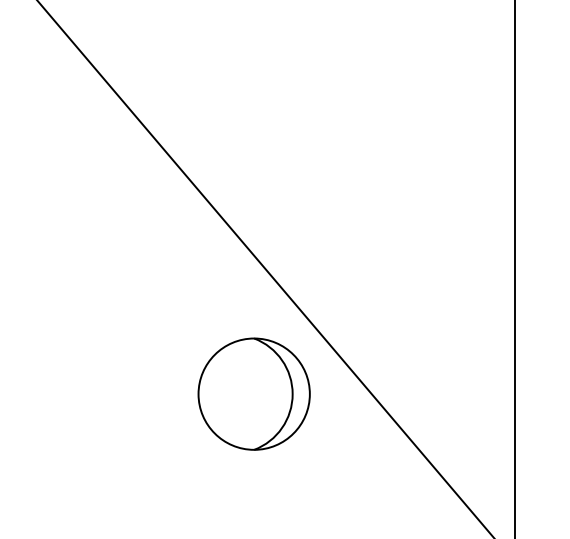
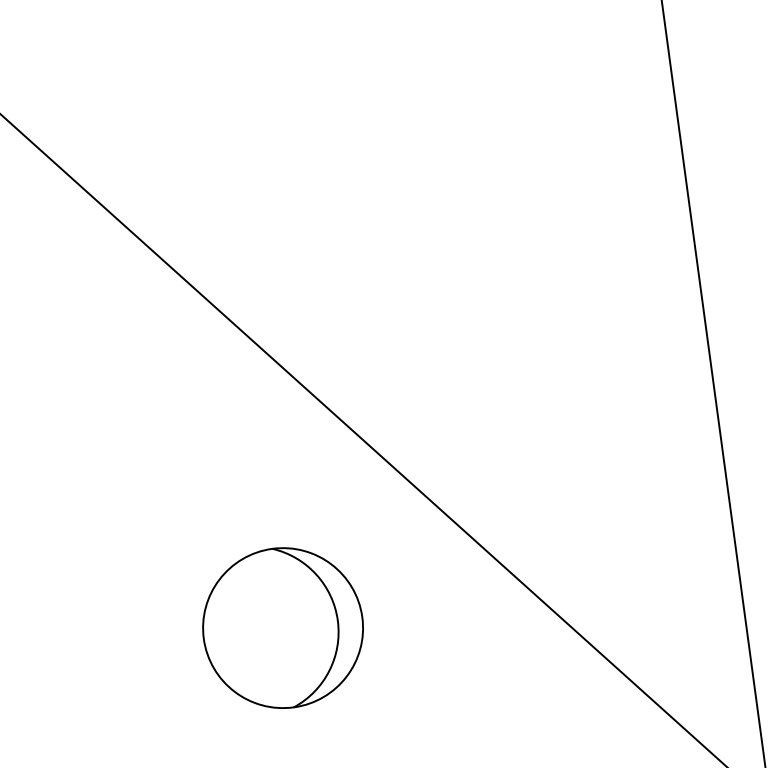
part: (253, 393) -> (281, 627), moved

